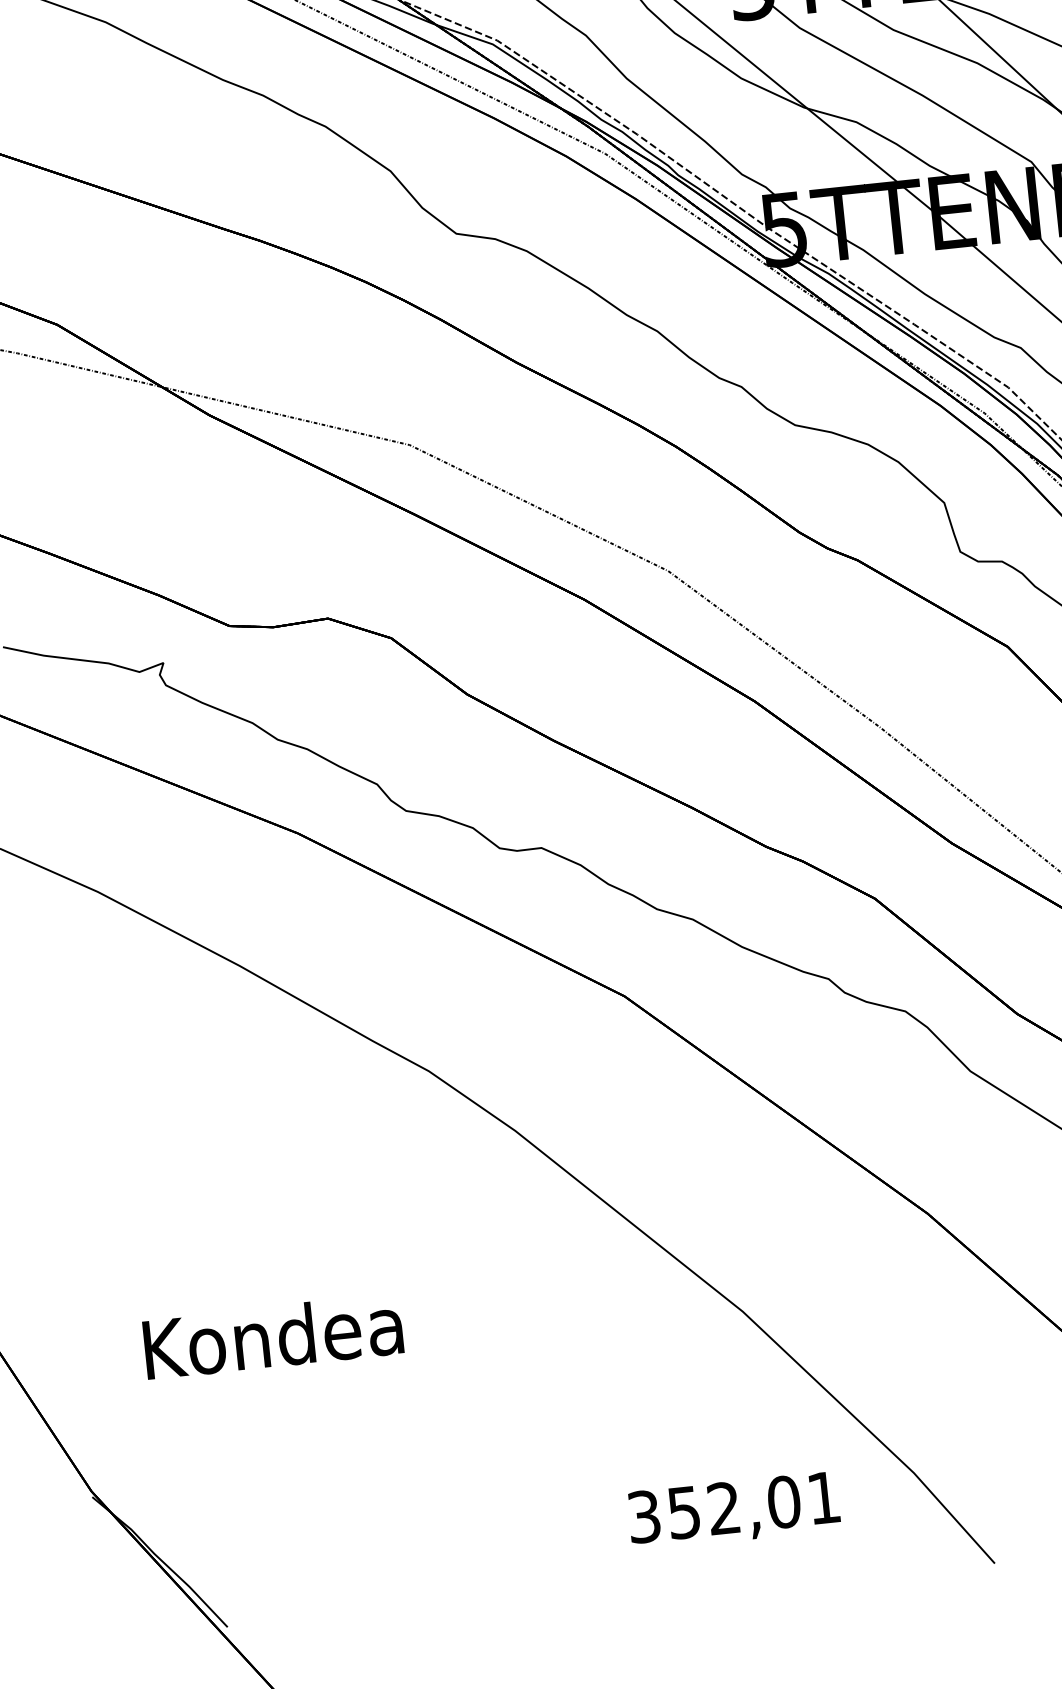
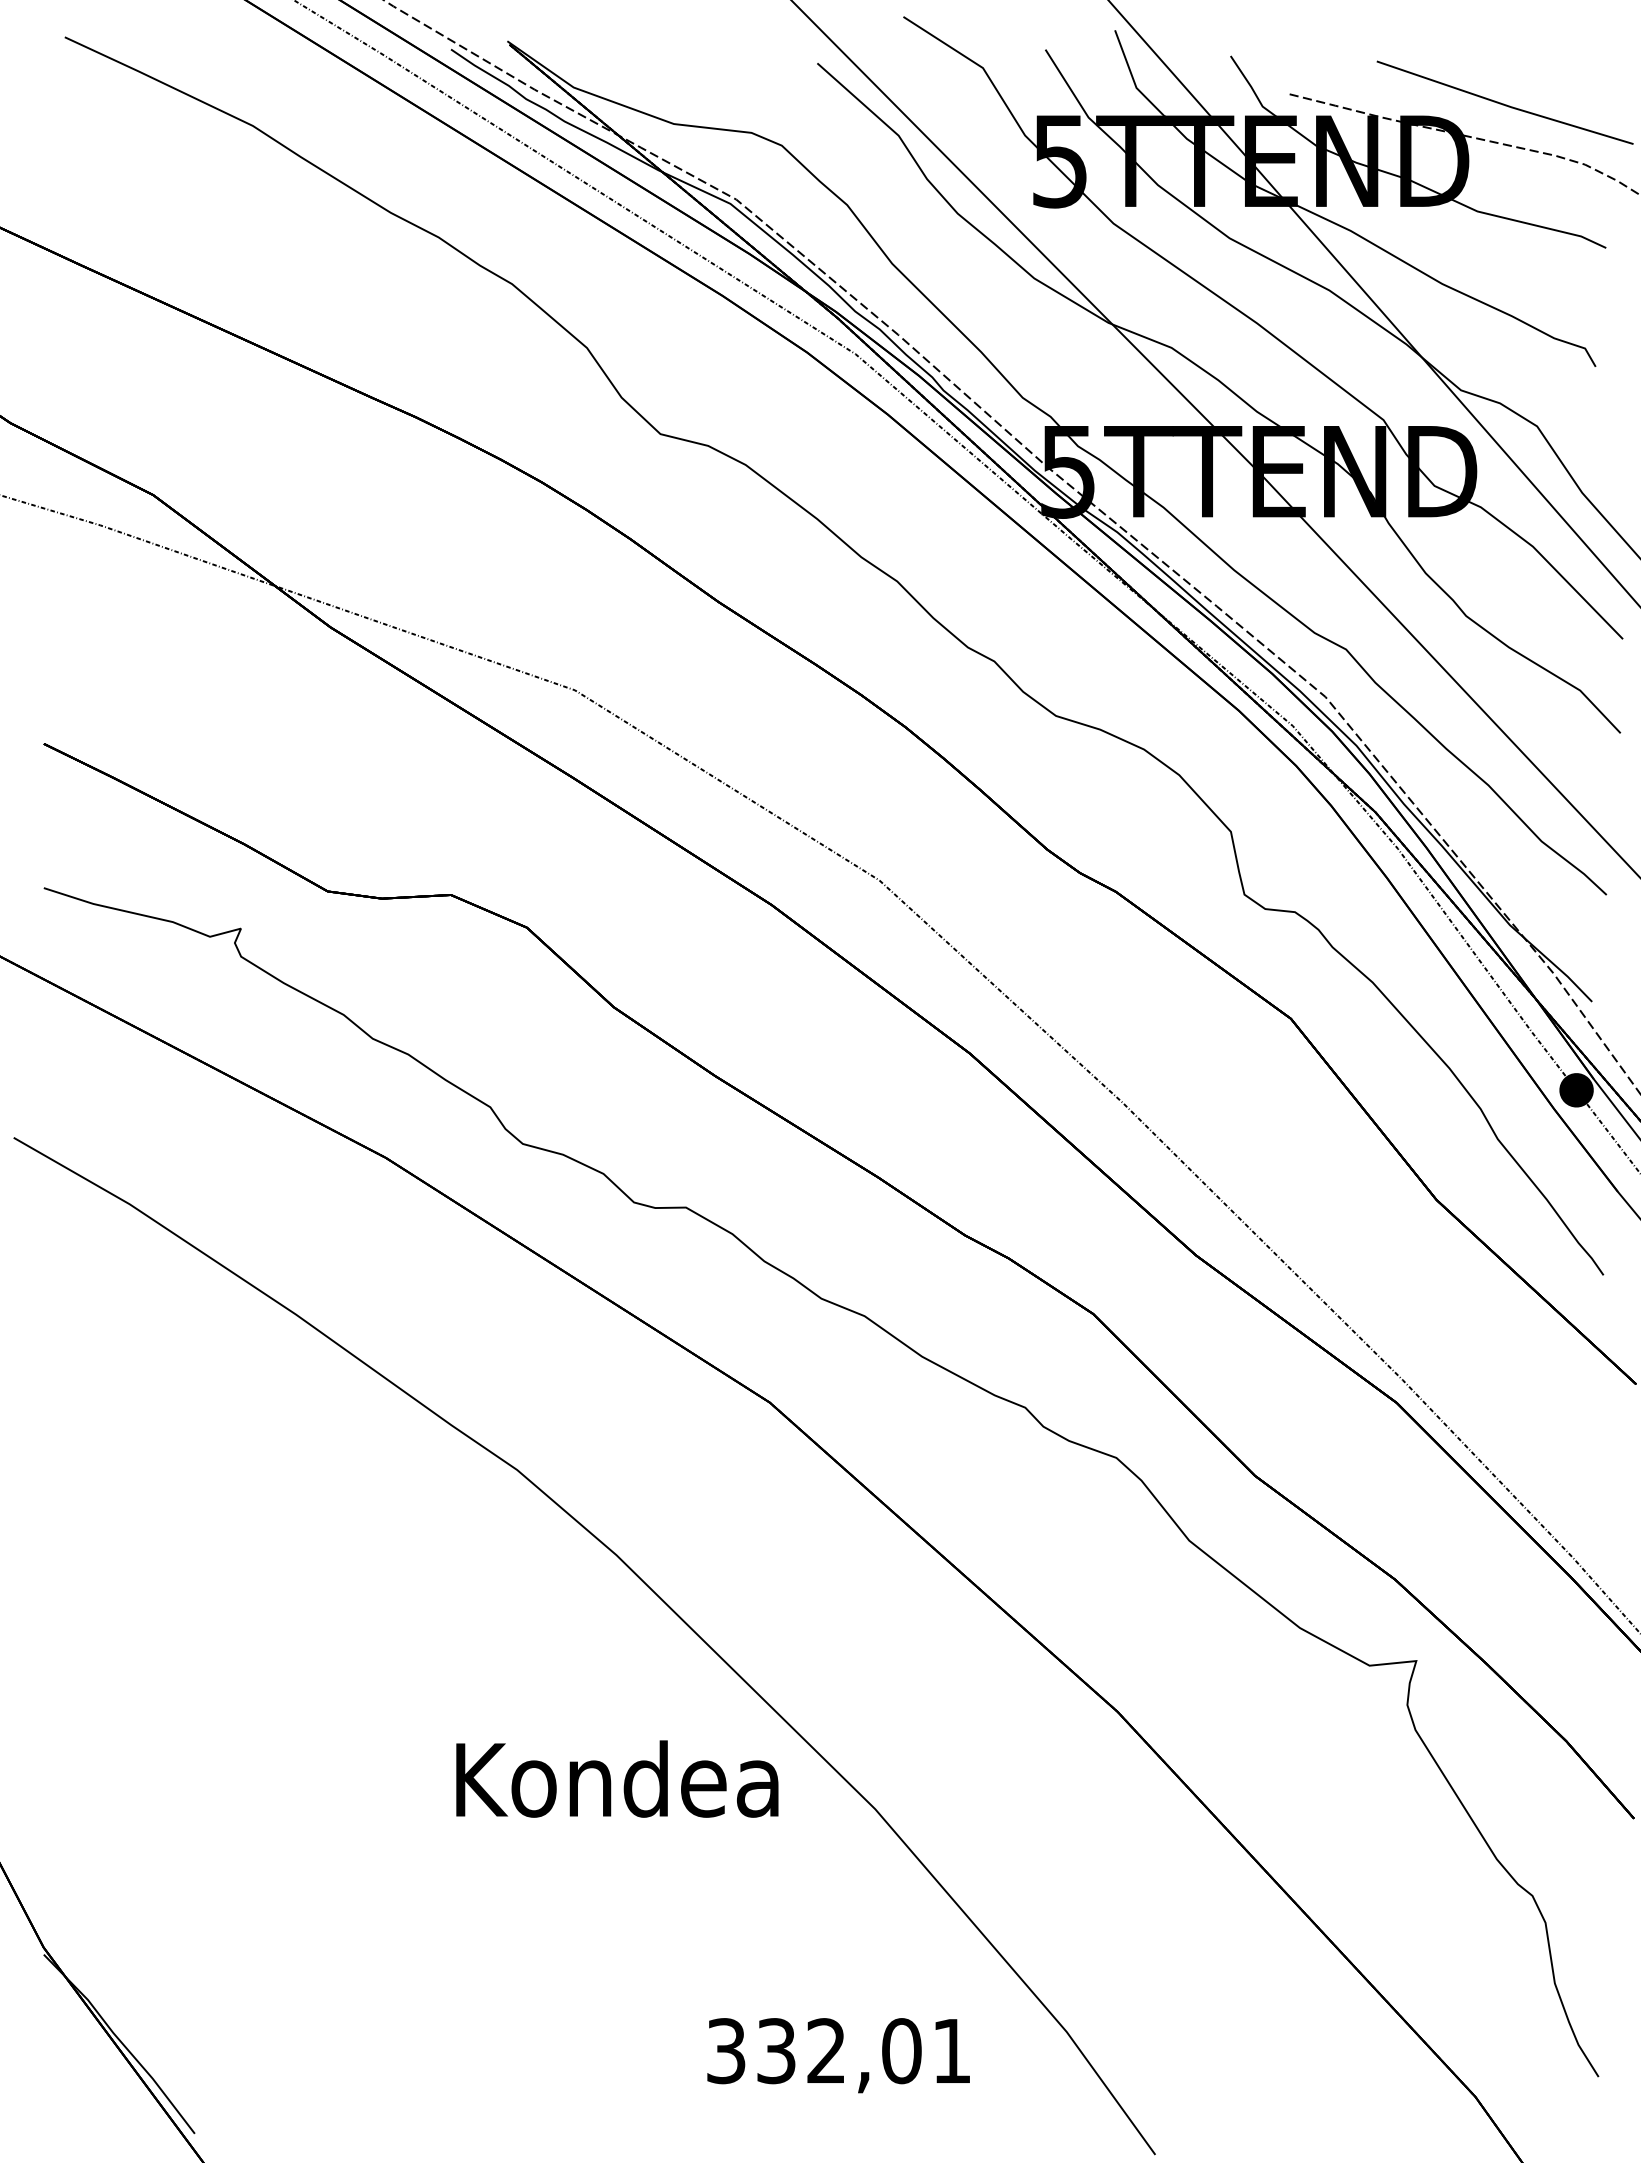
text: (273, 1336) -> (617, 1778), moved
text: (684, 1512) -> (776, 2050), 352,01 -> 332,01

